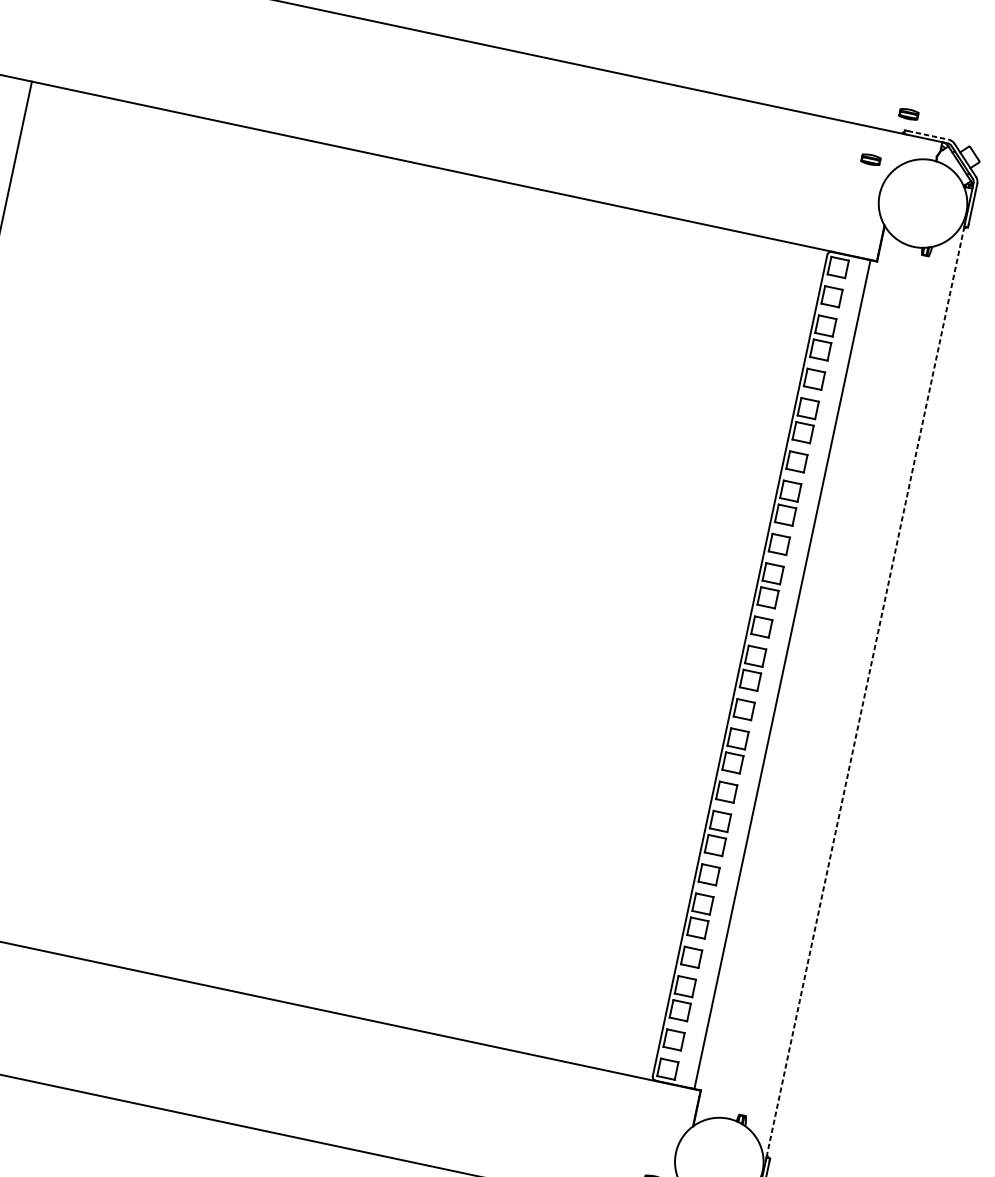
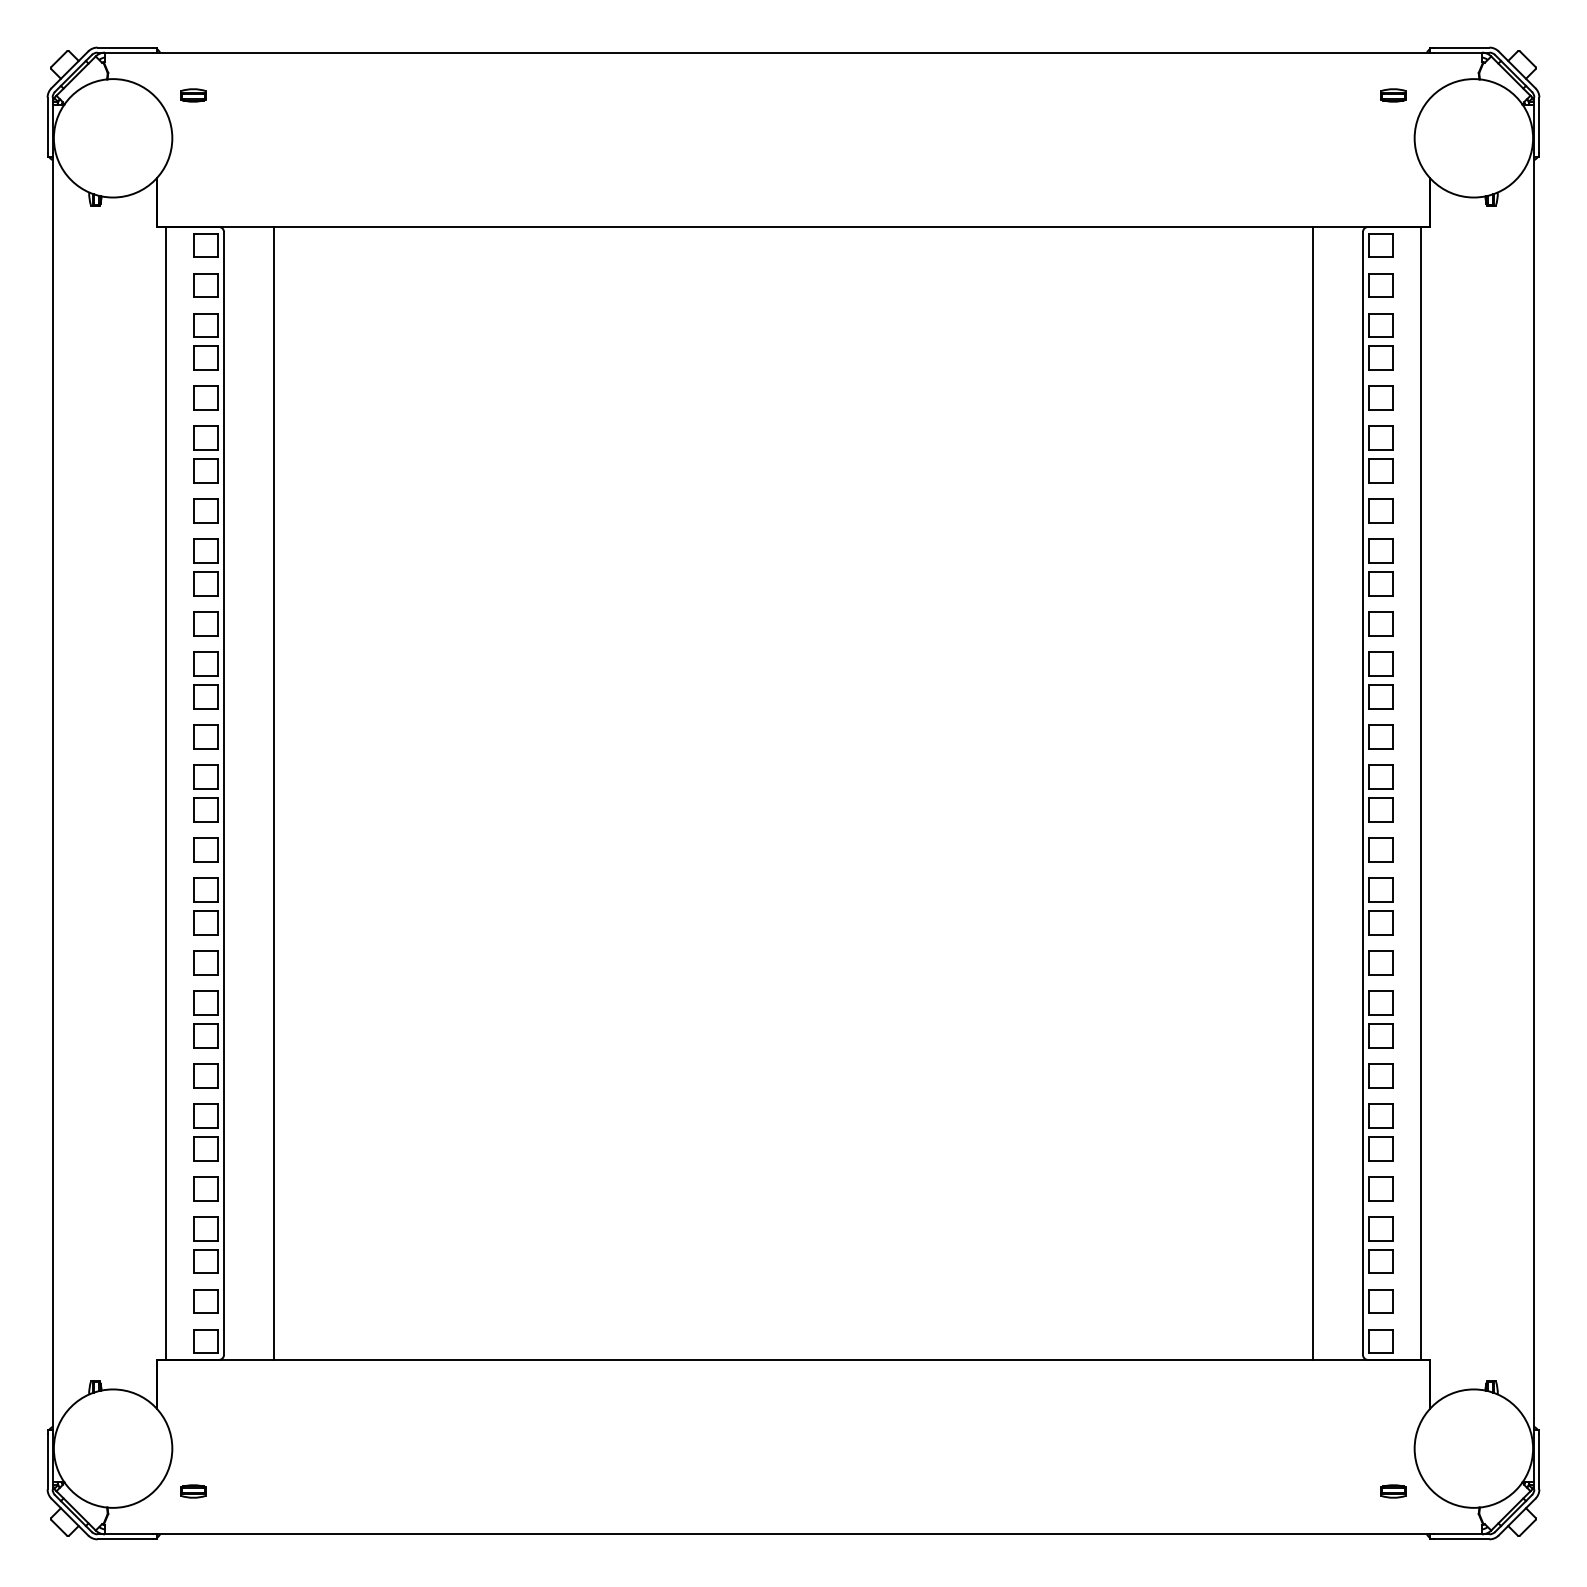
part: (908, 114) -> (1430, 25), removed
line: (928, 135) -> (1461, 47), dashed -> solid
line: (703, 657) -> (1312, 793), added
line: (865, 692) -> (1534, 793), dashed -> solid

